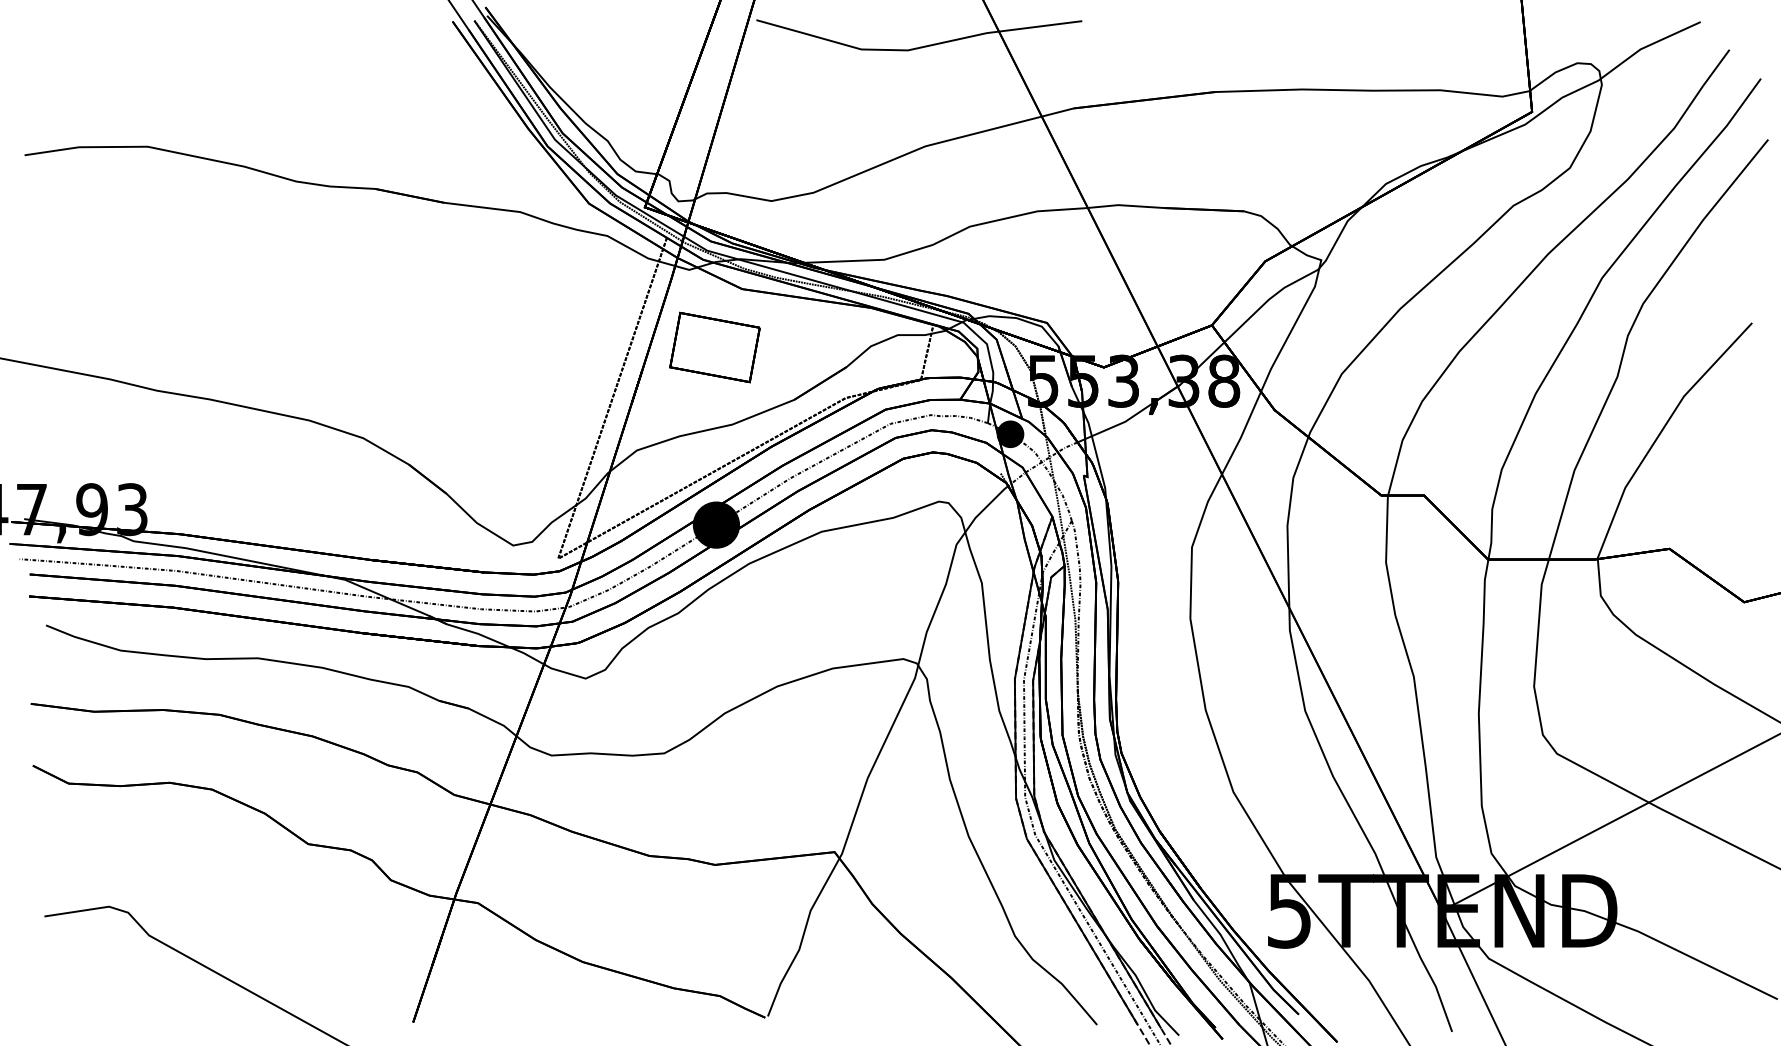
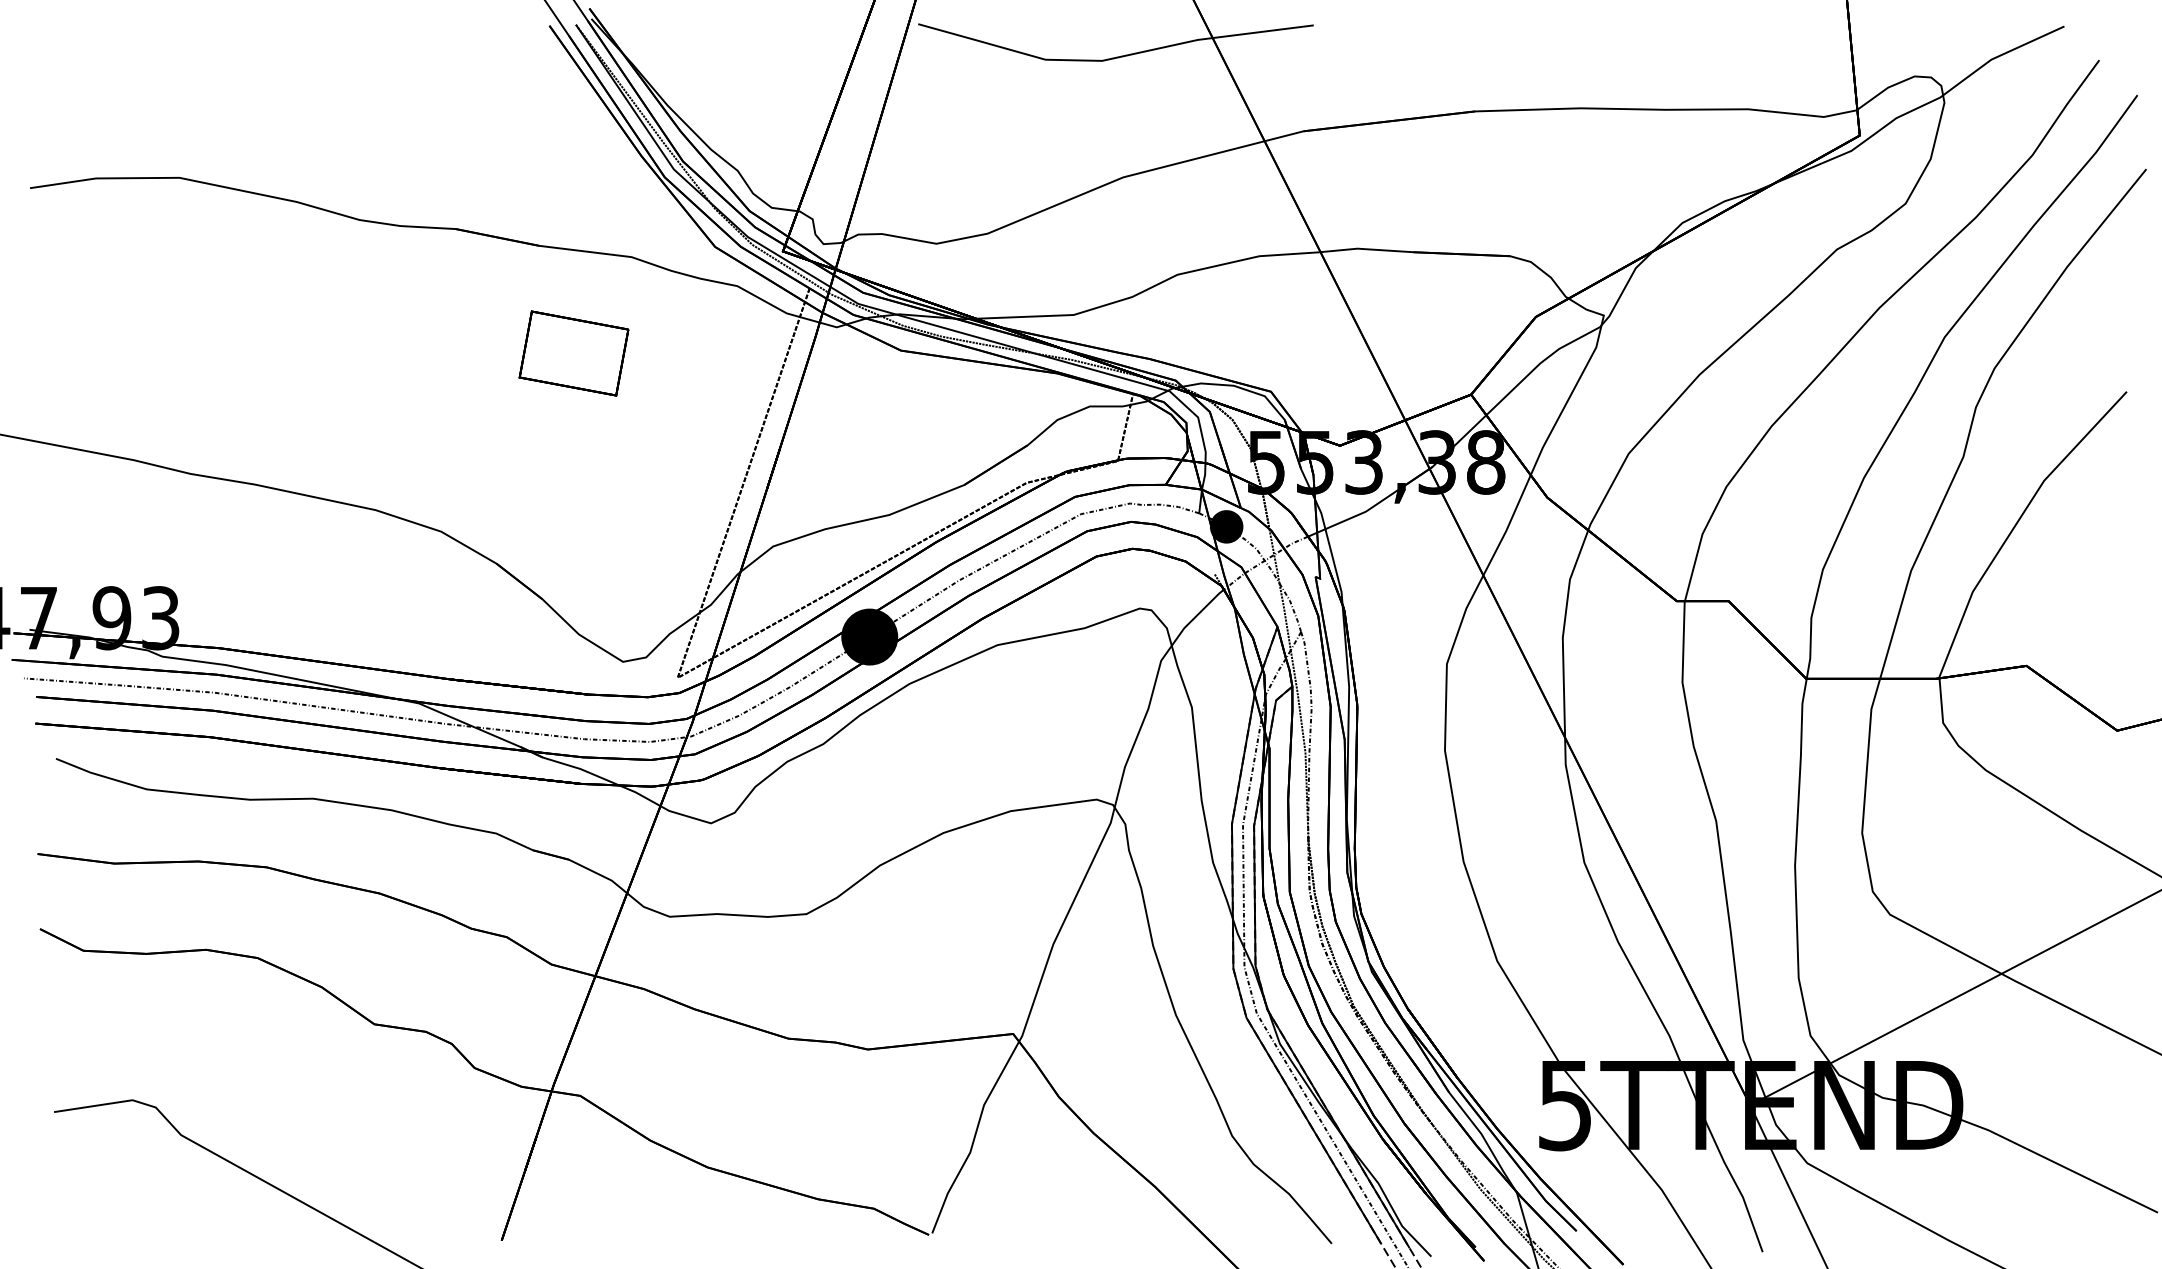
part: (714, 347) -> (573, 353), moved

